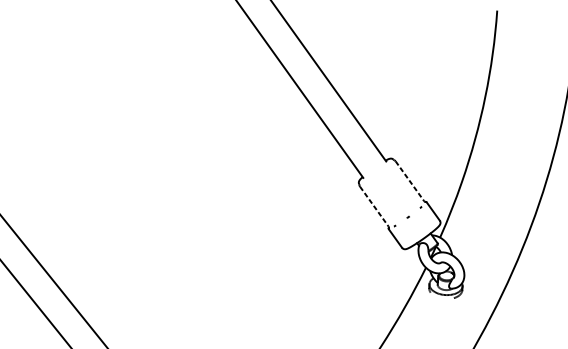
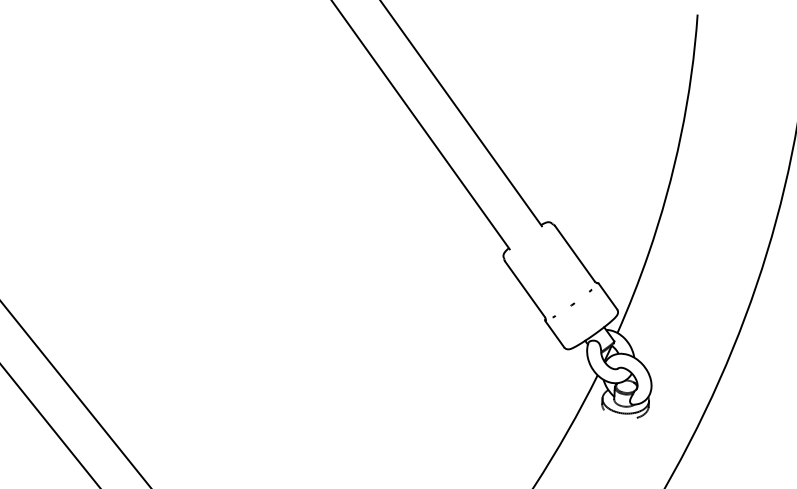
line: (410, 181) -> (575, 254), dashed -> solid
line: (374, 206) -> (525, 289), dashed -> solid

